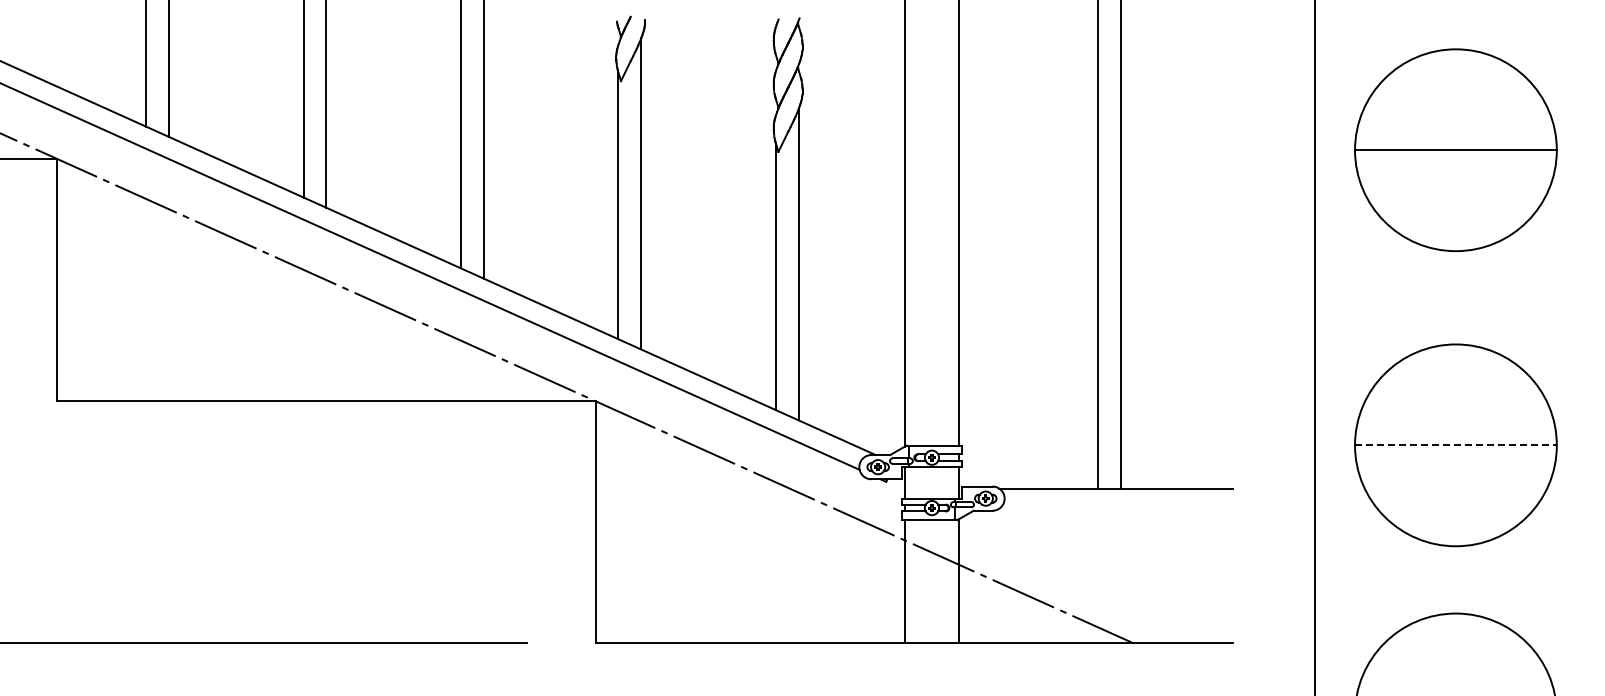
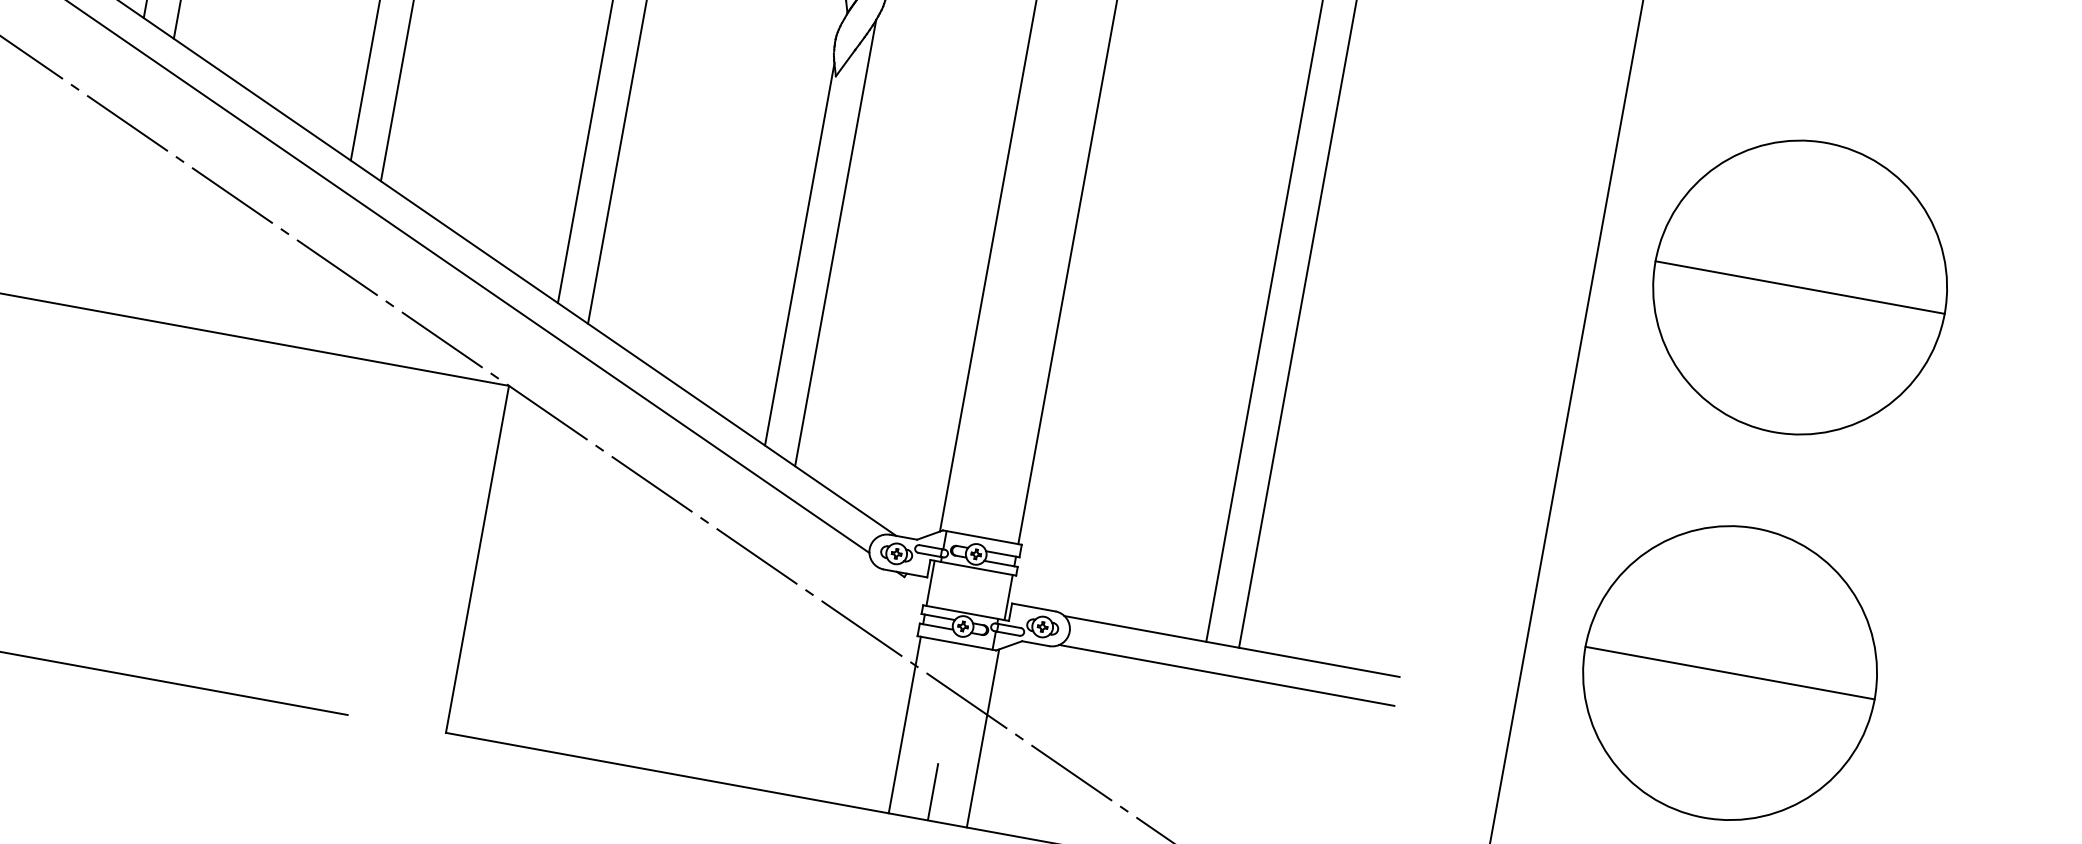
part: (1455, 150) -> (1799, 287), moved
line: (1455, 445) -> (1729, 673), dashed -> solid
line: (1116, 508) -> (1227, 675), added
line: (931, 623) -> (932, 791), added

